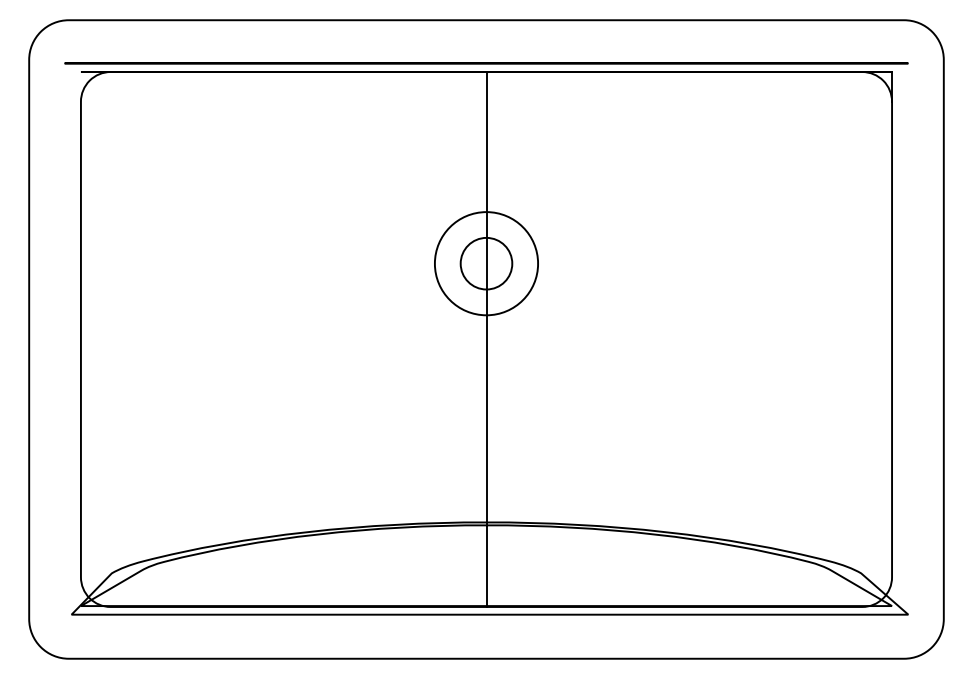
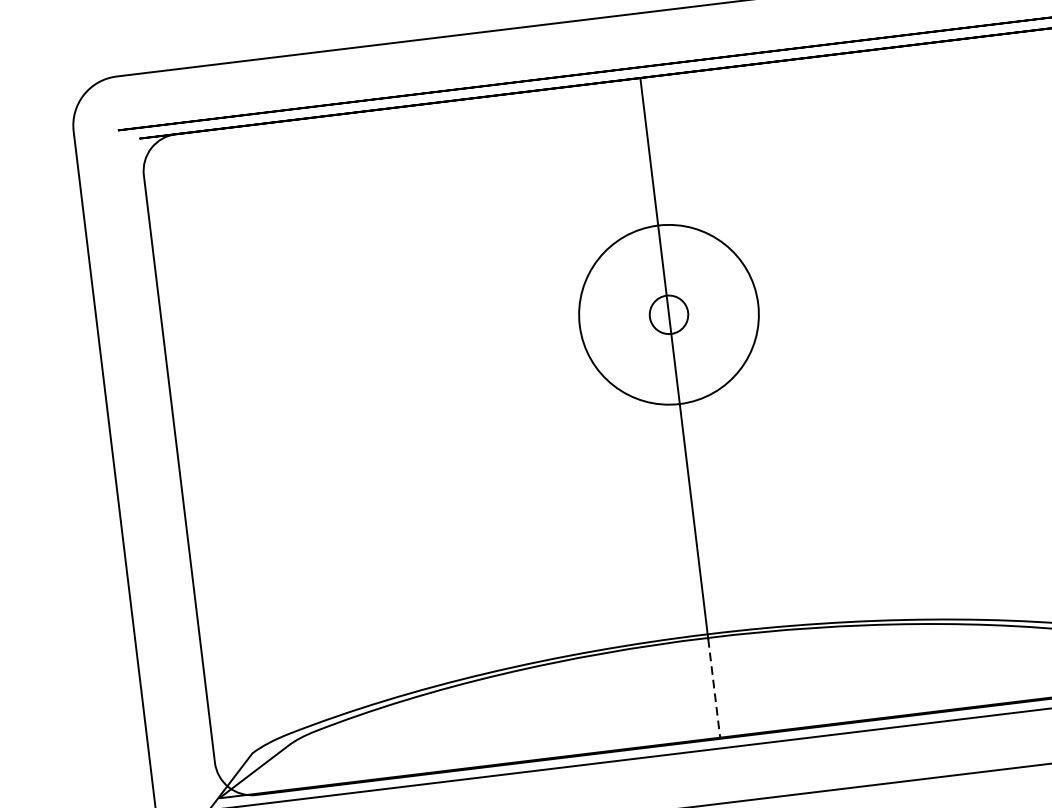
circle: (486, 263) -> (668, 314), size x0.6
circle: (486, 263) -> (668, 314), size x1.4
line: (486, 567) -> (714, 690), solid -> dashed

